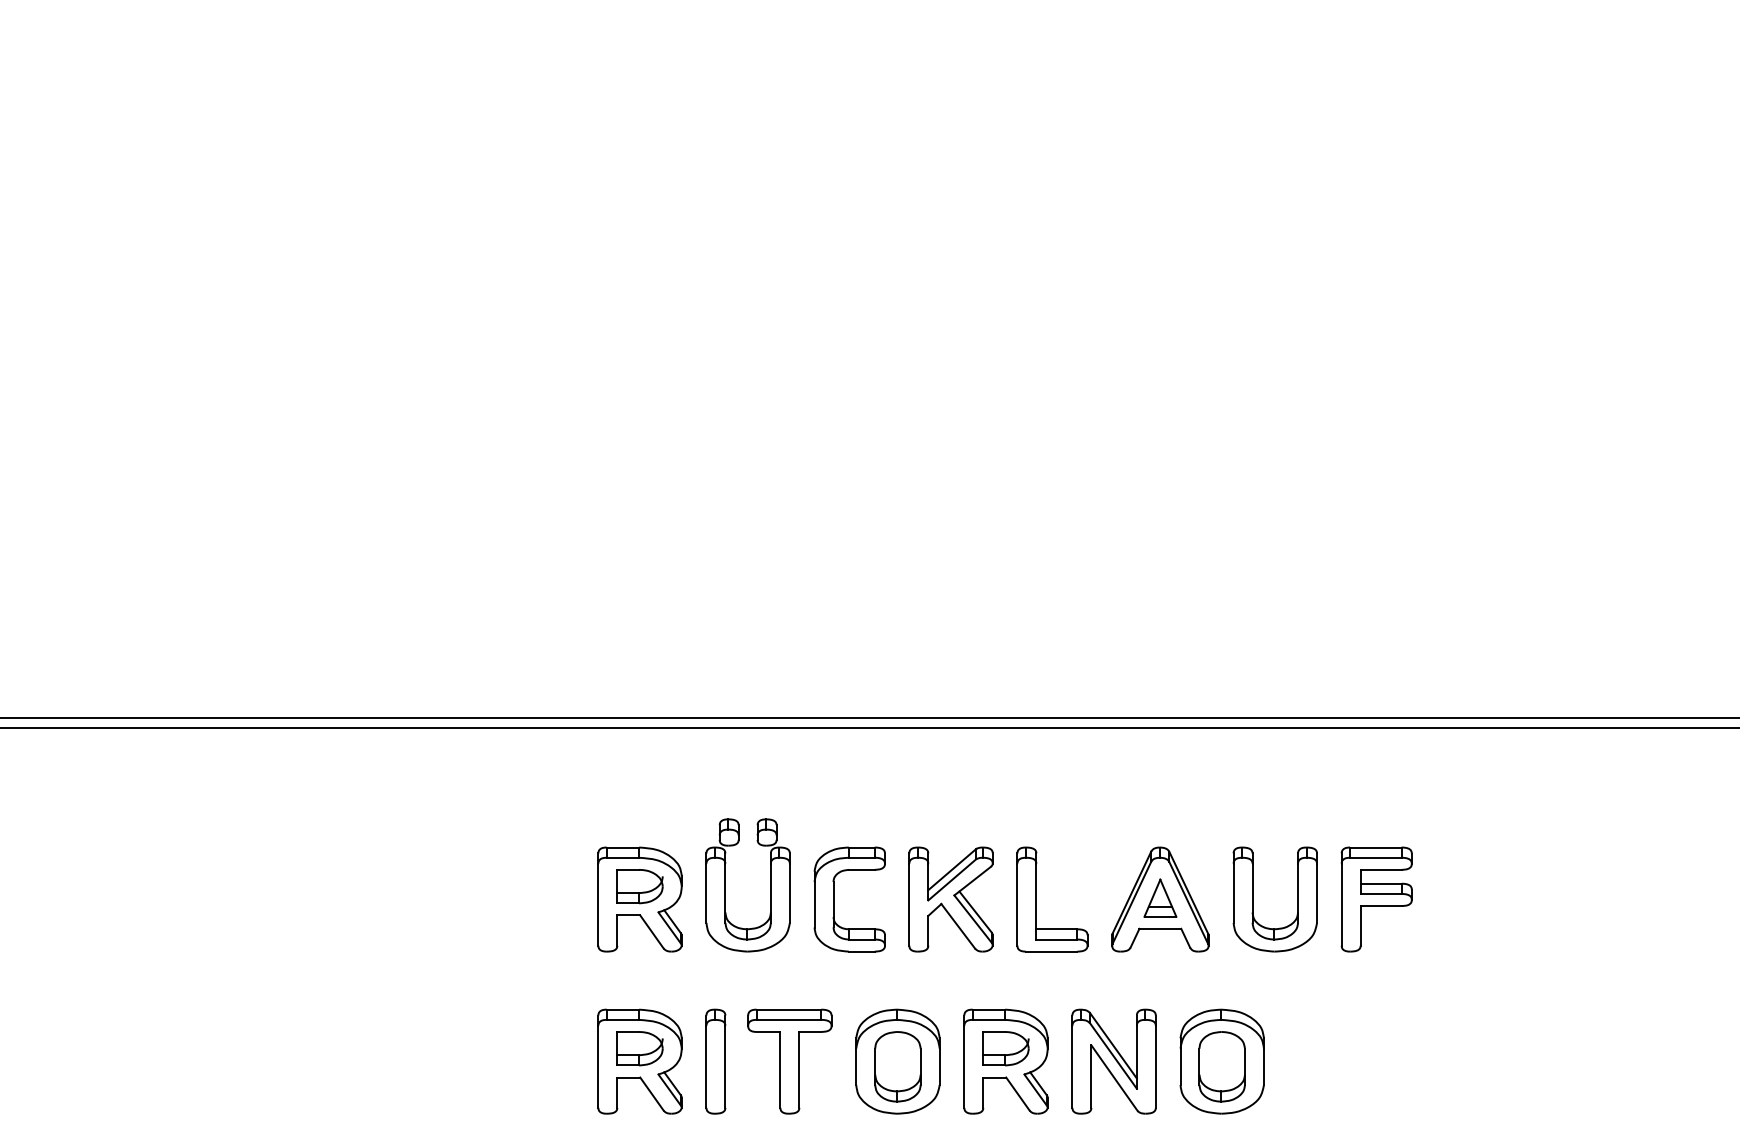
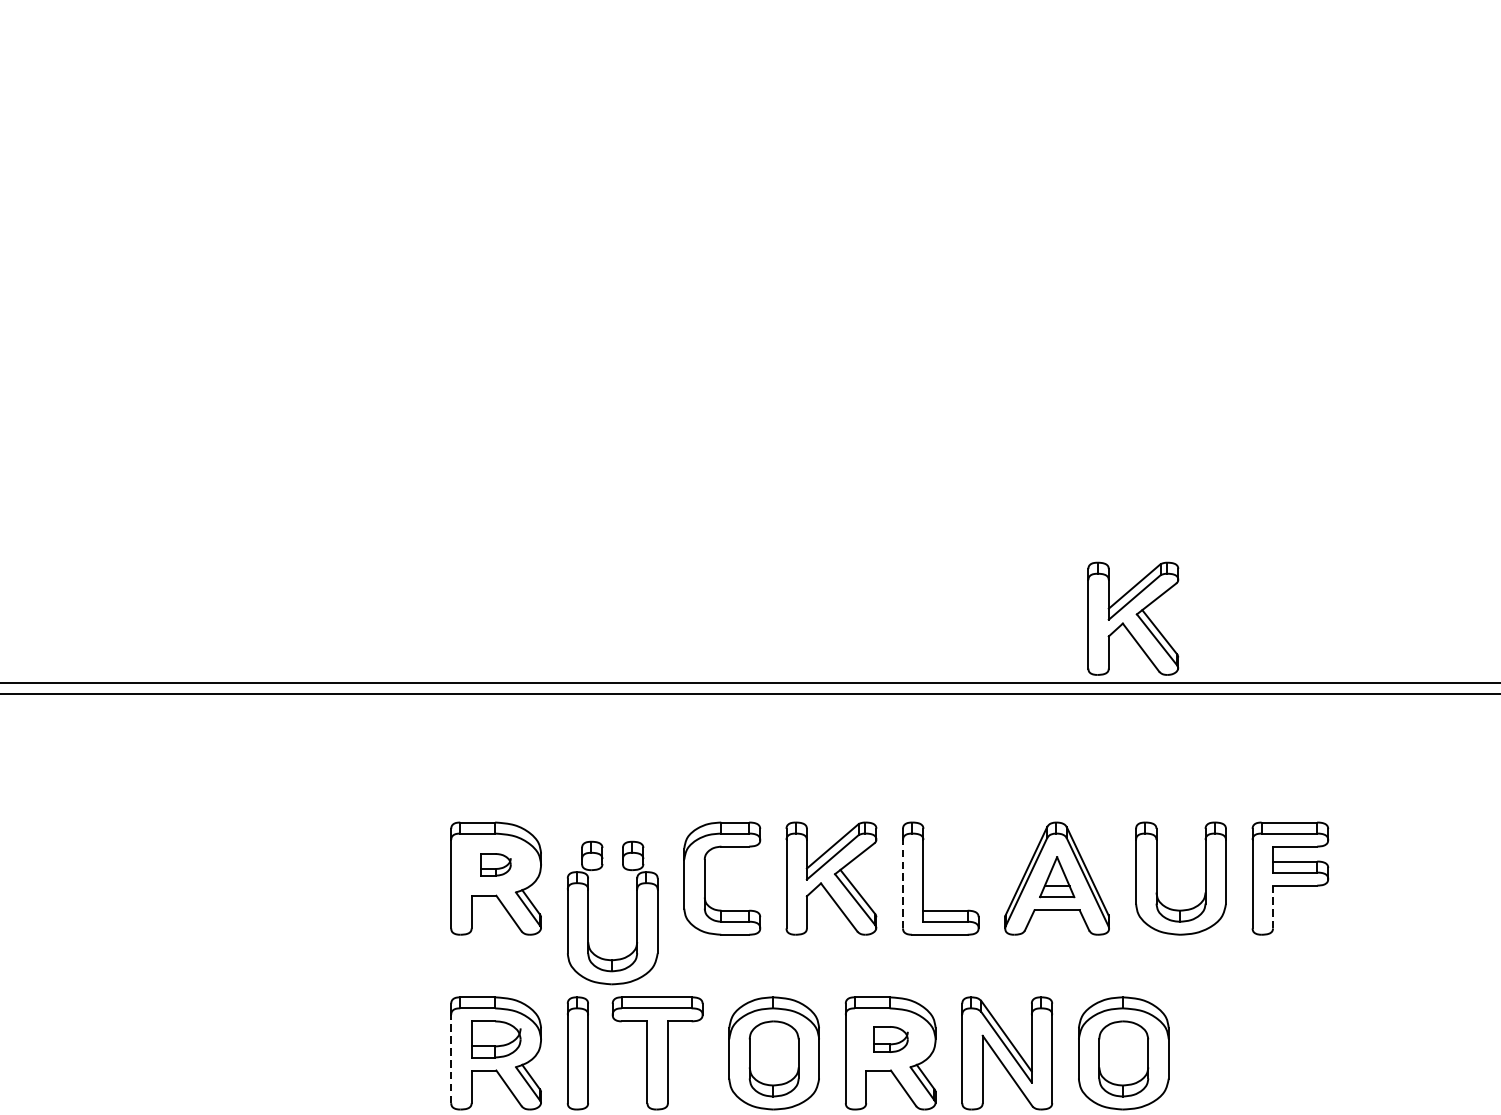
part: (1230, 658) -> (1132, 618), added
part: (725, 885) -> (588, 913), moved
part: (639, 886) -> (495, 864), size x0.6
line: (1017, 904) -> (903, 883), solid -> dashed
line: (1360, 925) -> (1272, 906), solid -> dashed
part: (1005, 1048) -> (890, 1039), size x0.7
line: (598, 1066) -> (451, 1058), solid -> dashed

